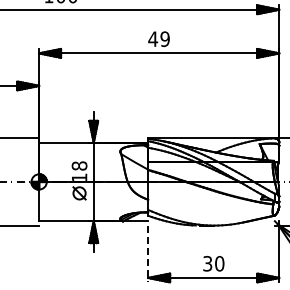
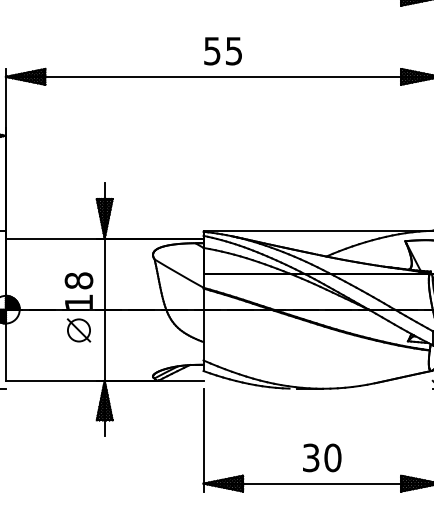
text: (158, 39) -> (221, 51), 49 -> 55
line: (148, 254) -> (203, 441), dashed -> solid

